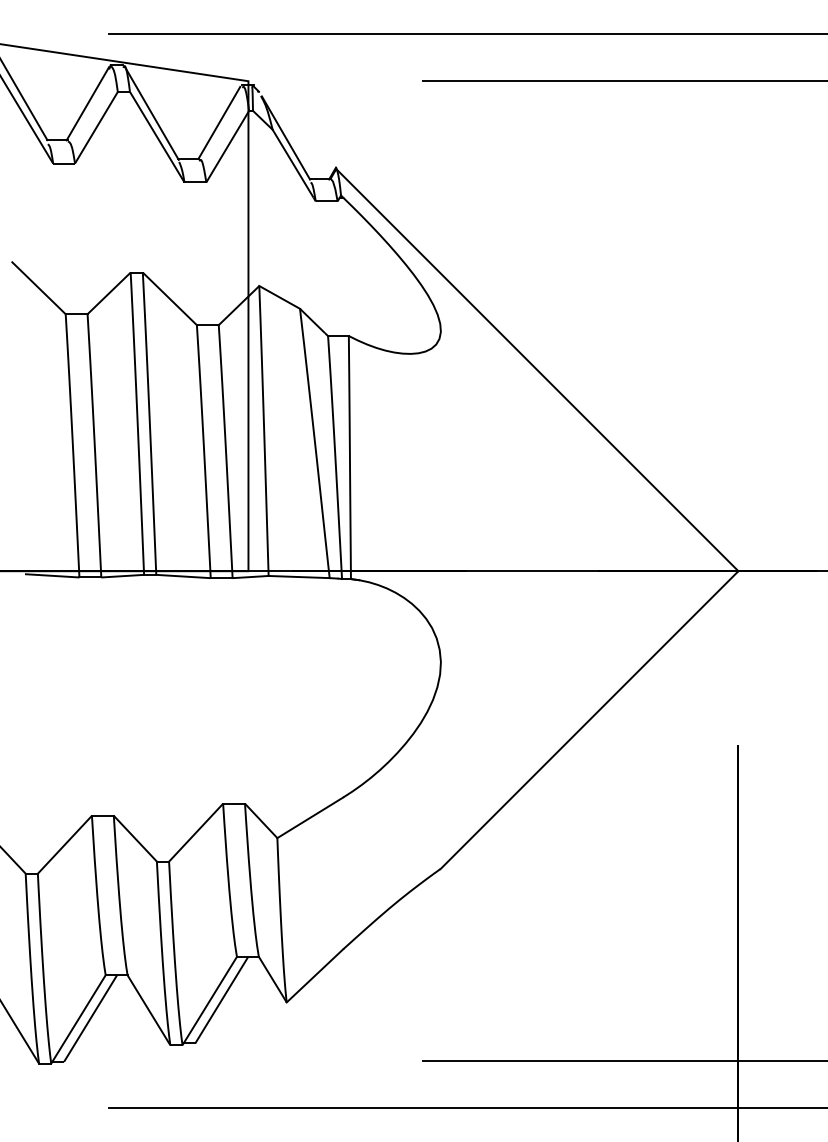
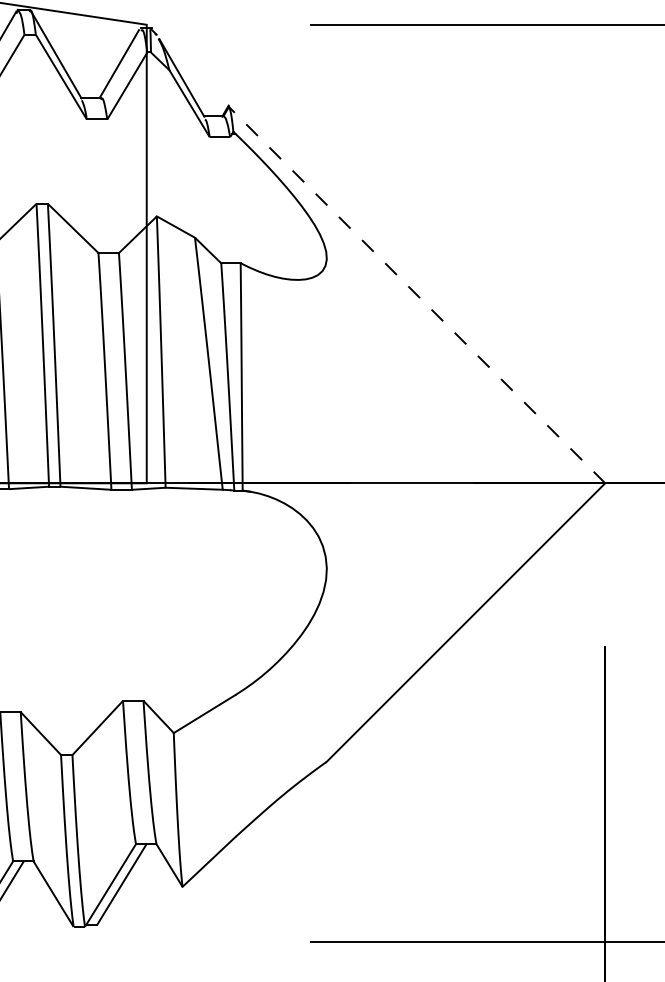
line: (537, 369) -> (417, 294), solid -> dashed

